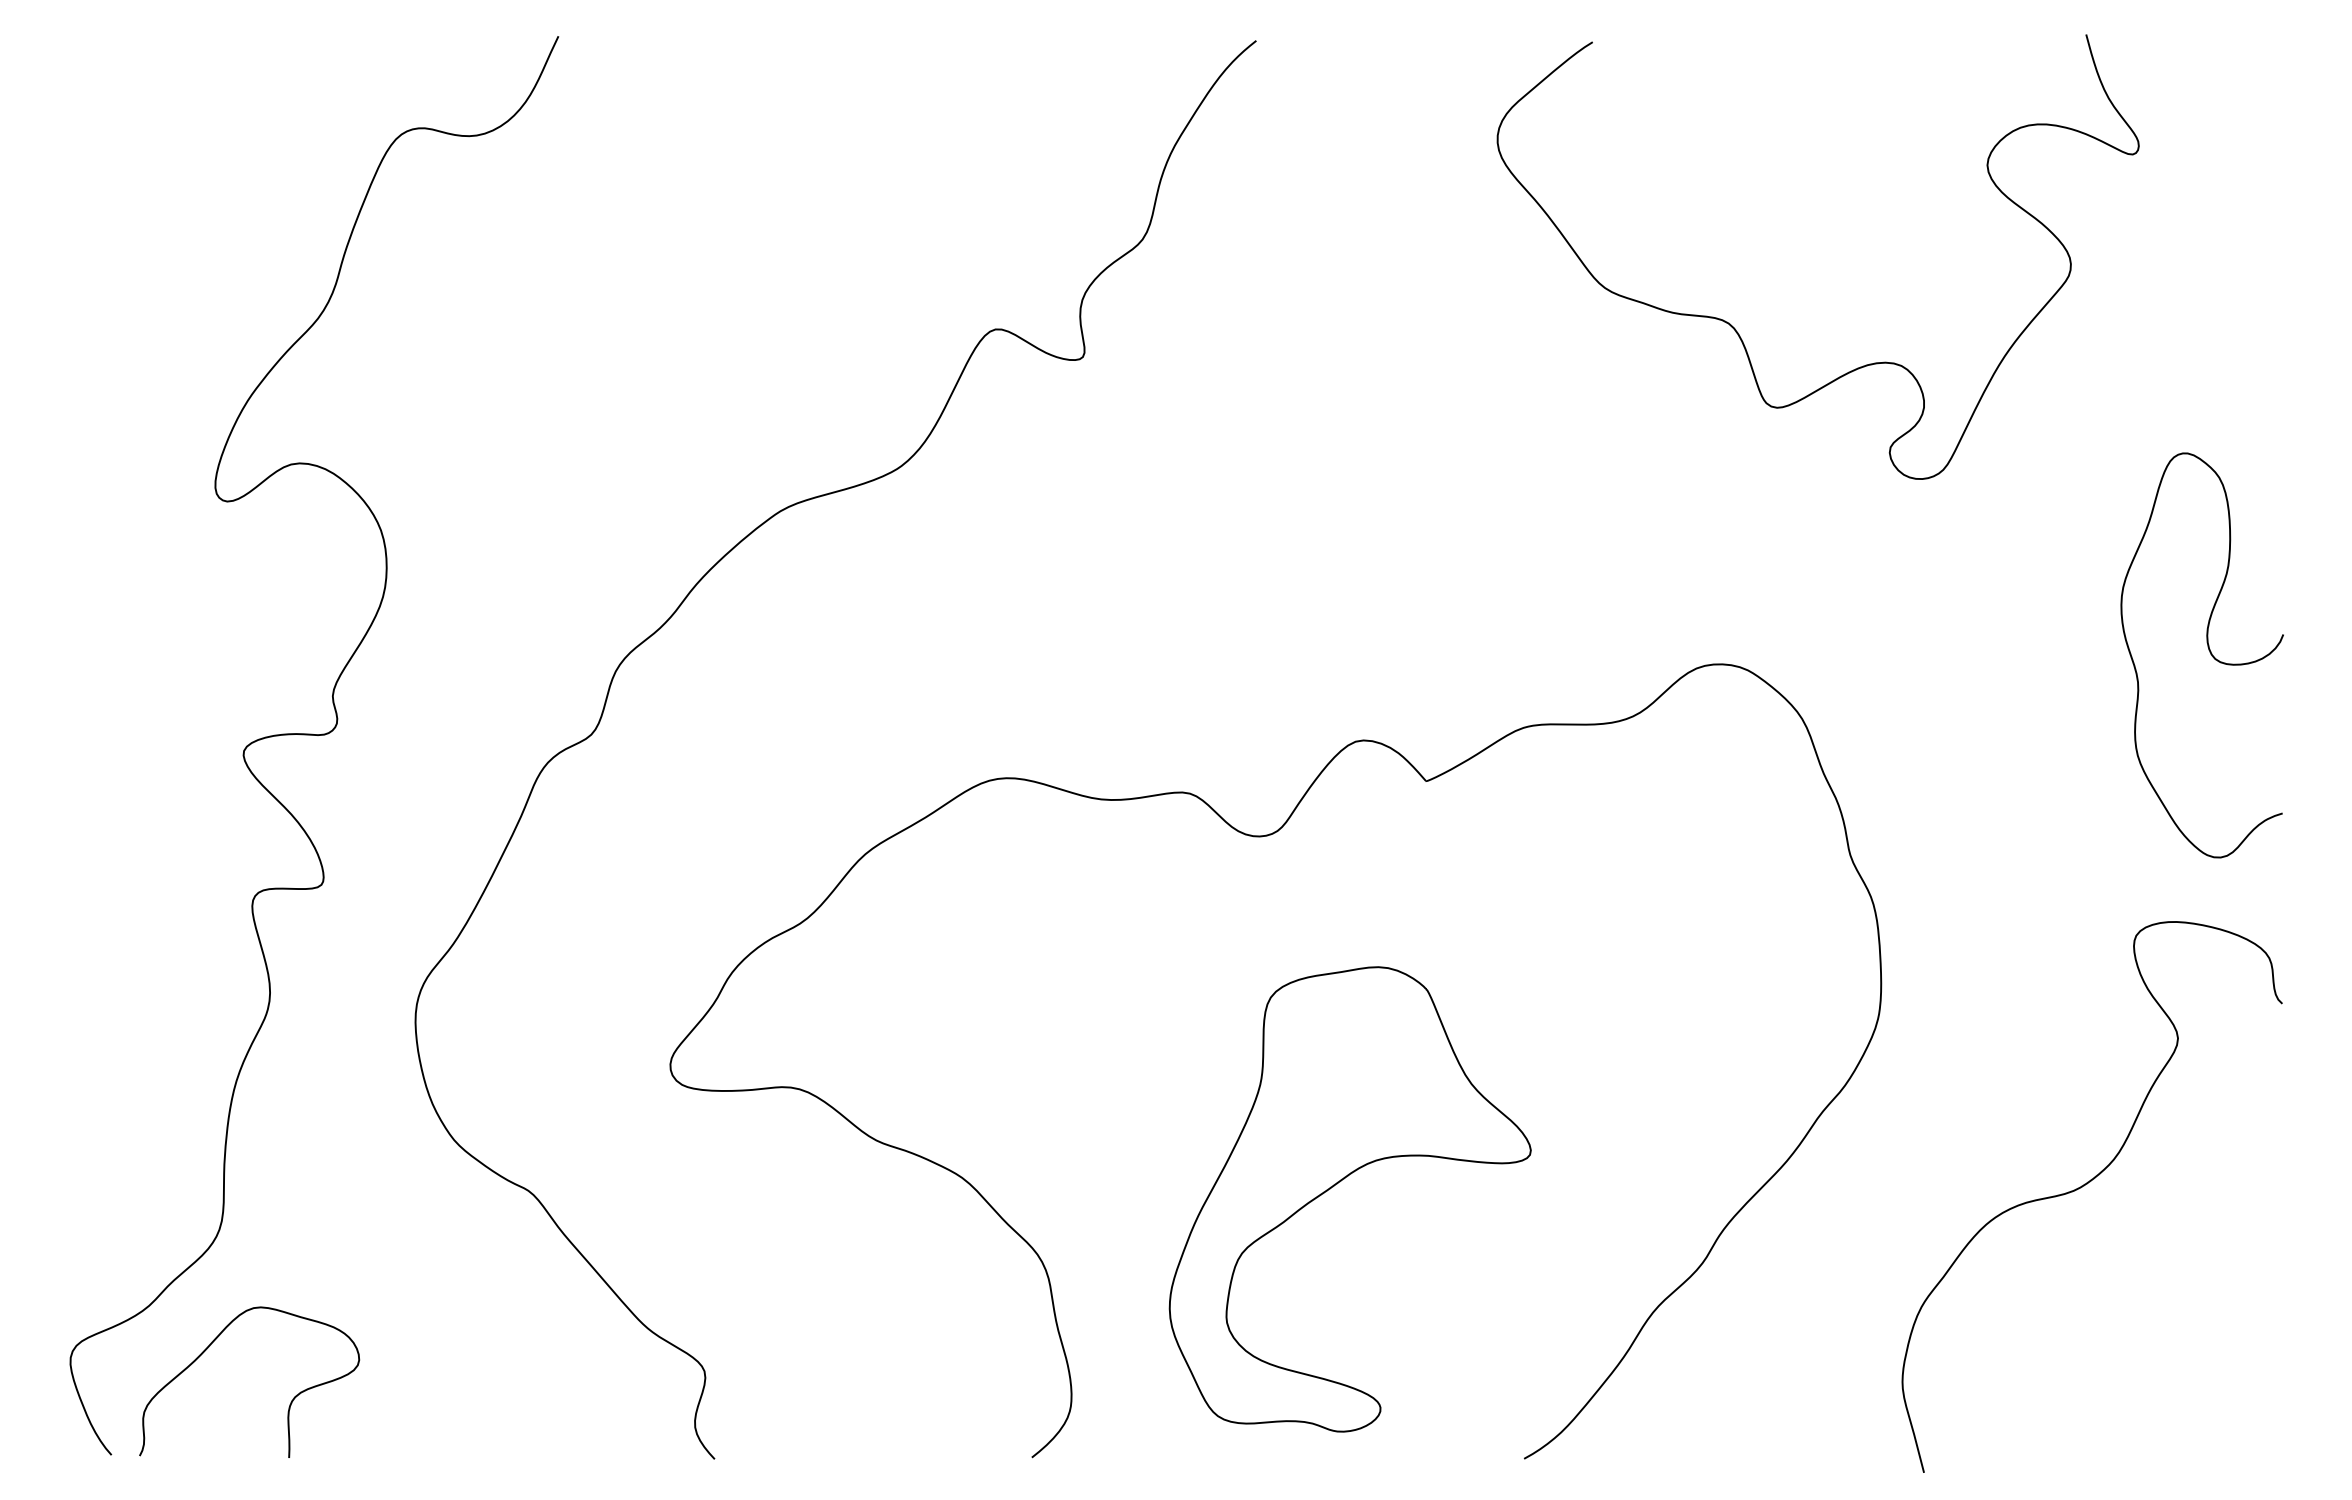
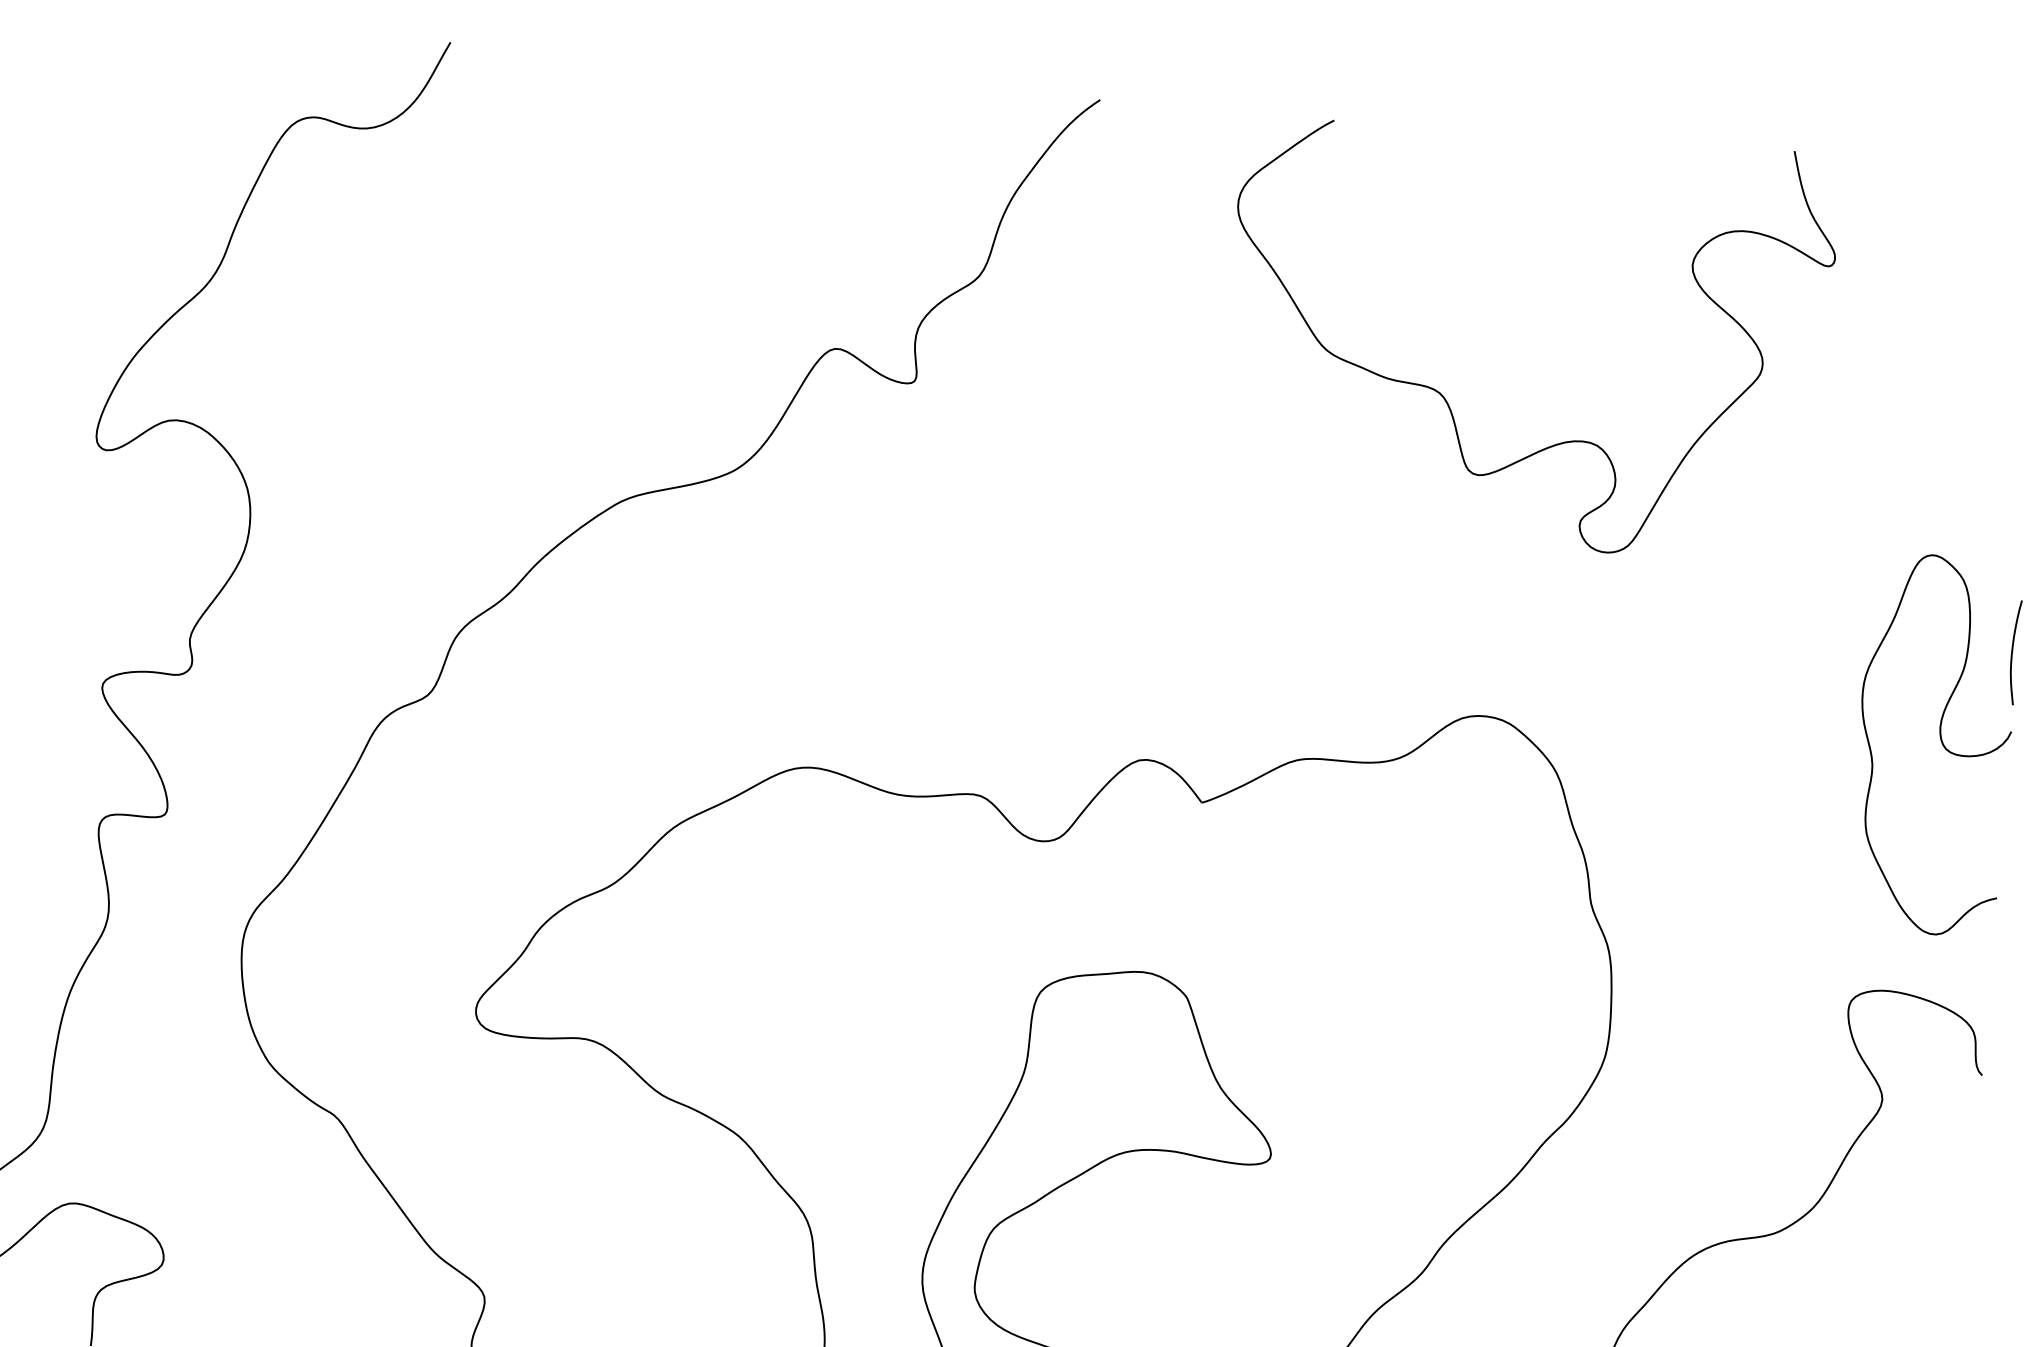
curve: (1735, 328) -> (1445, 398), moved
curve: (2277, 549) -> (2012, 651), added

